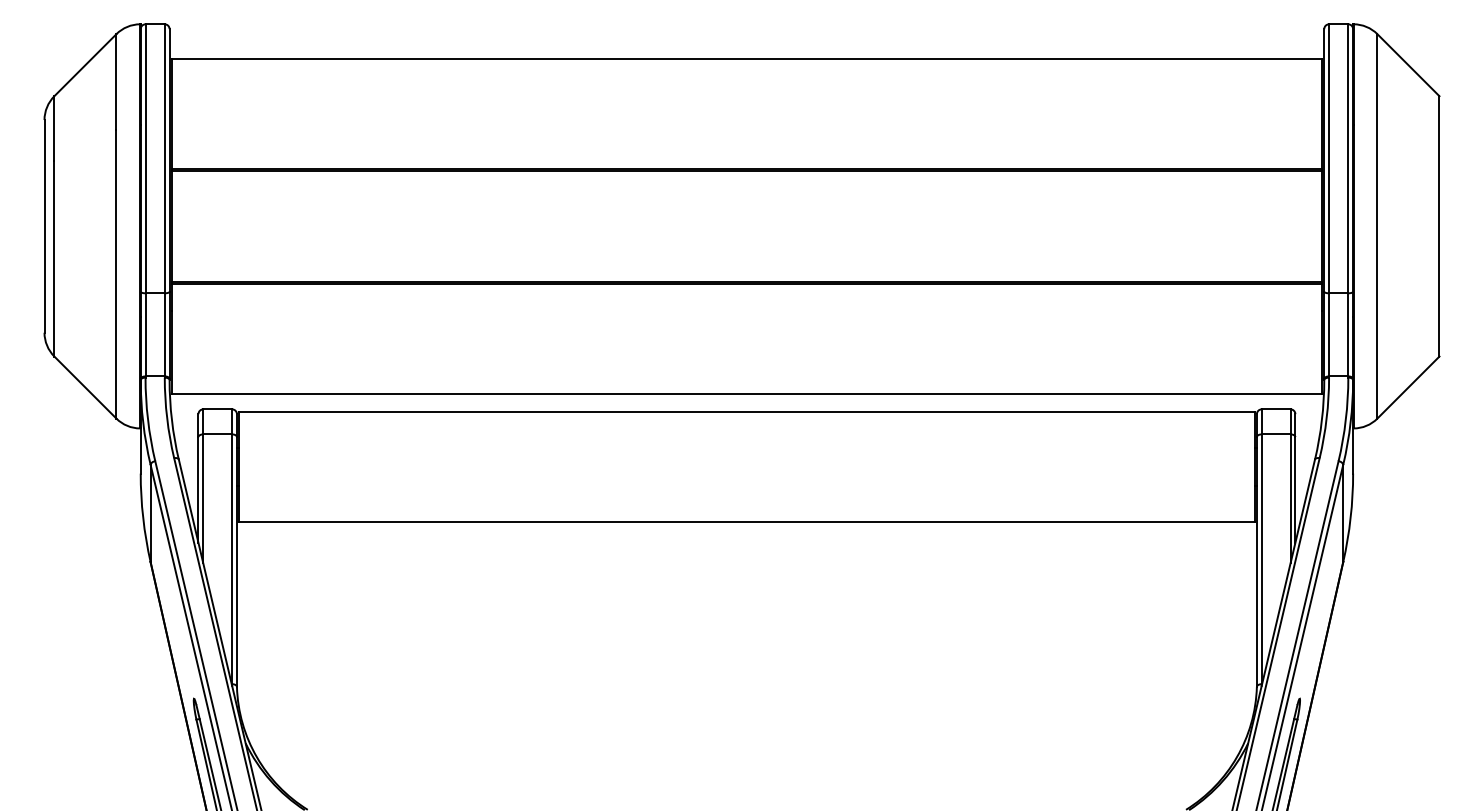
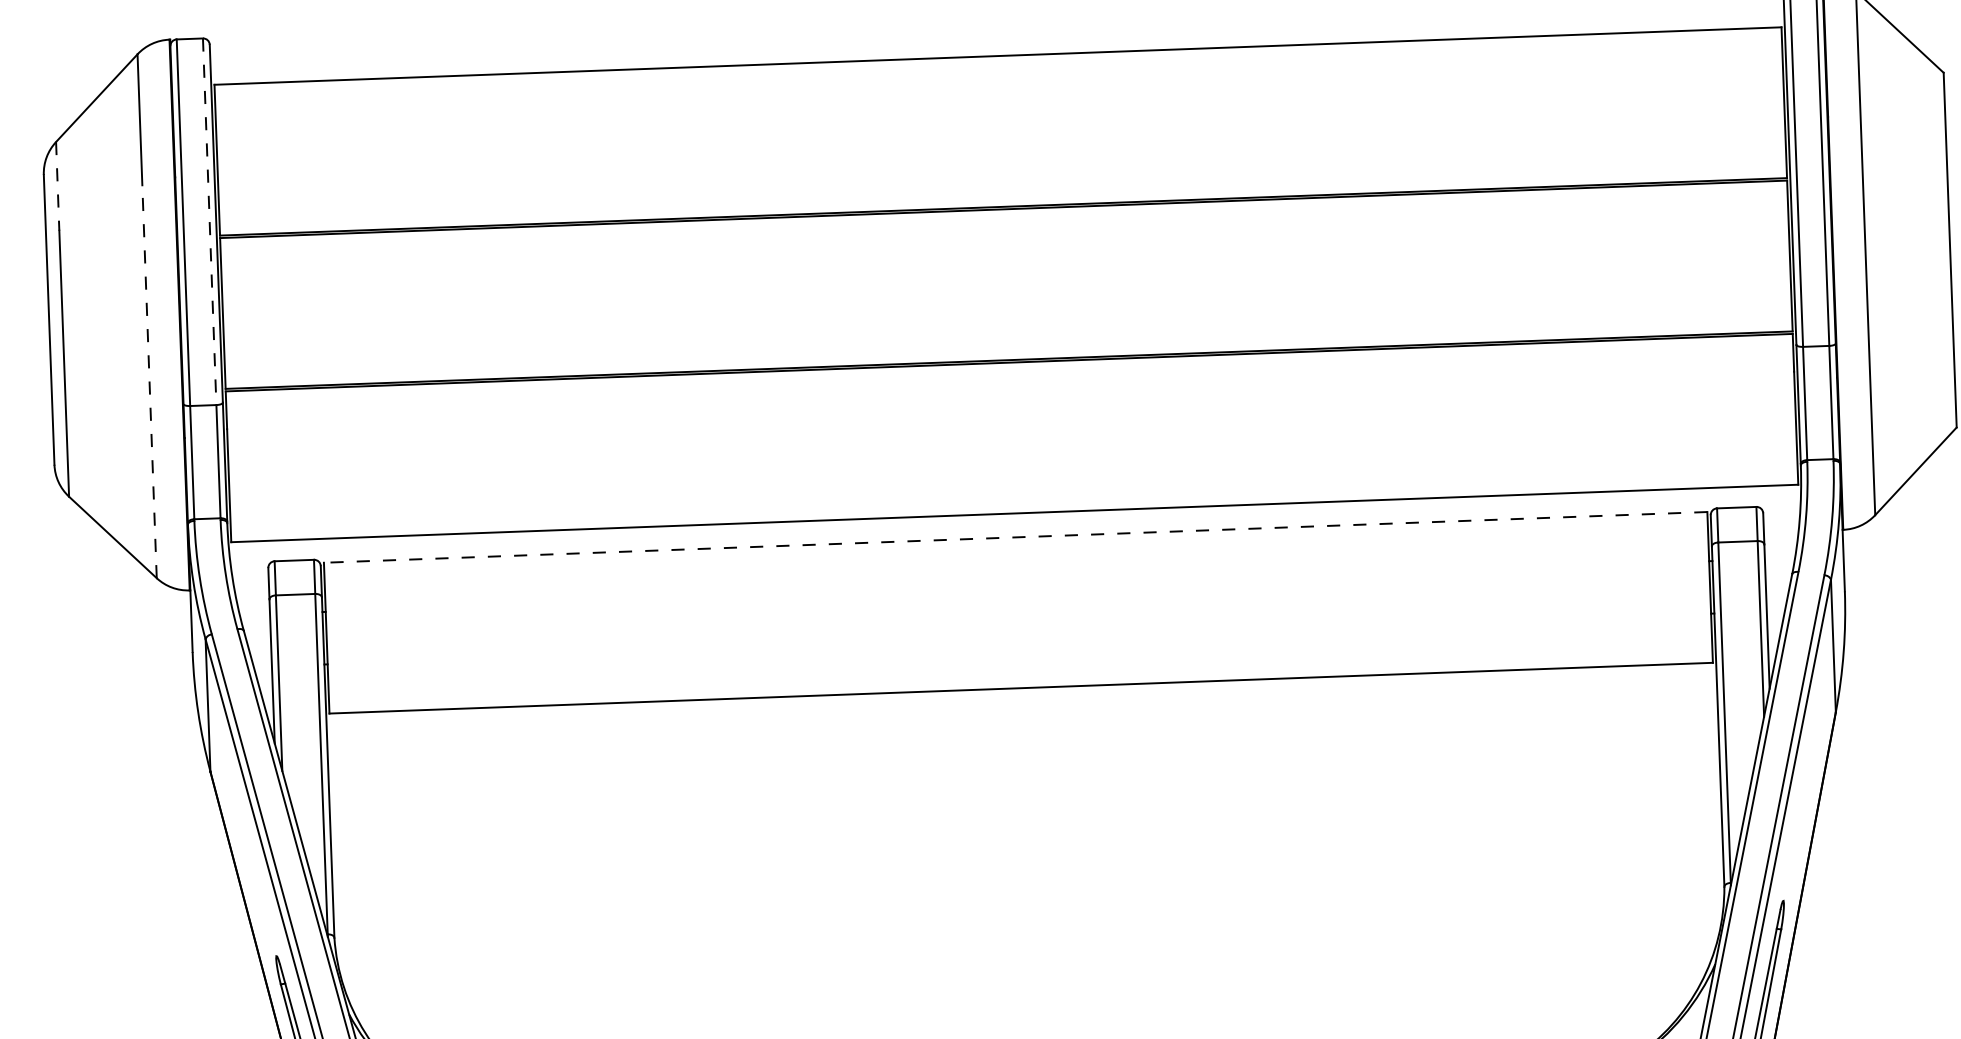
line: (54, 128) -> (57, 185), solid -> dashed
line: (164, 159) -> (209, 222), solid -> dashed
line: (116, 273) -> (149, 380), solid -> dashed
line: (746, 411) -> (1015, 537), solid -> dashed

